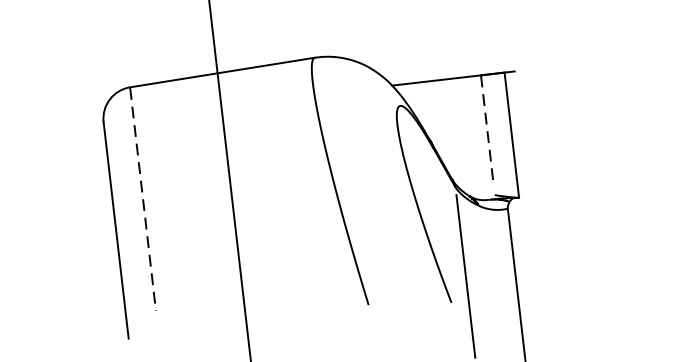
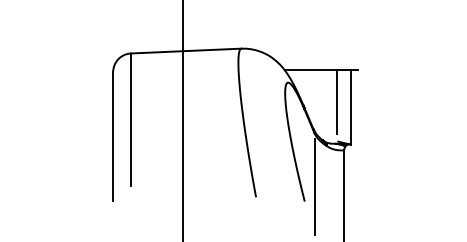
line: (487, 129) -> (337, 102), dashed -> solid
line: (143, 200) -> (131, 120), dashed -> solid

